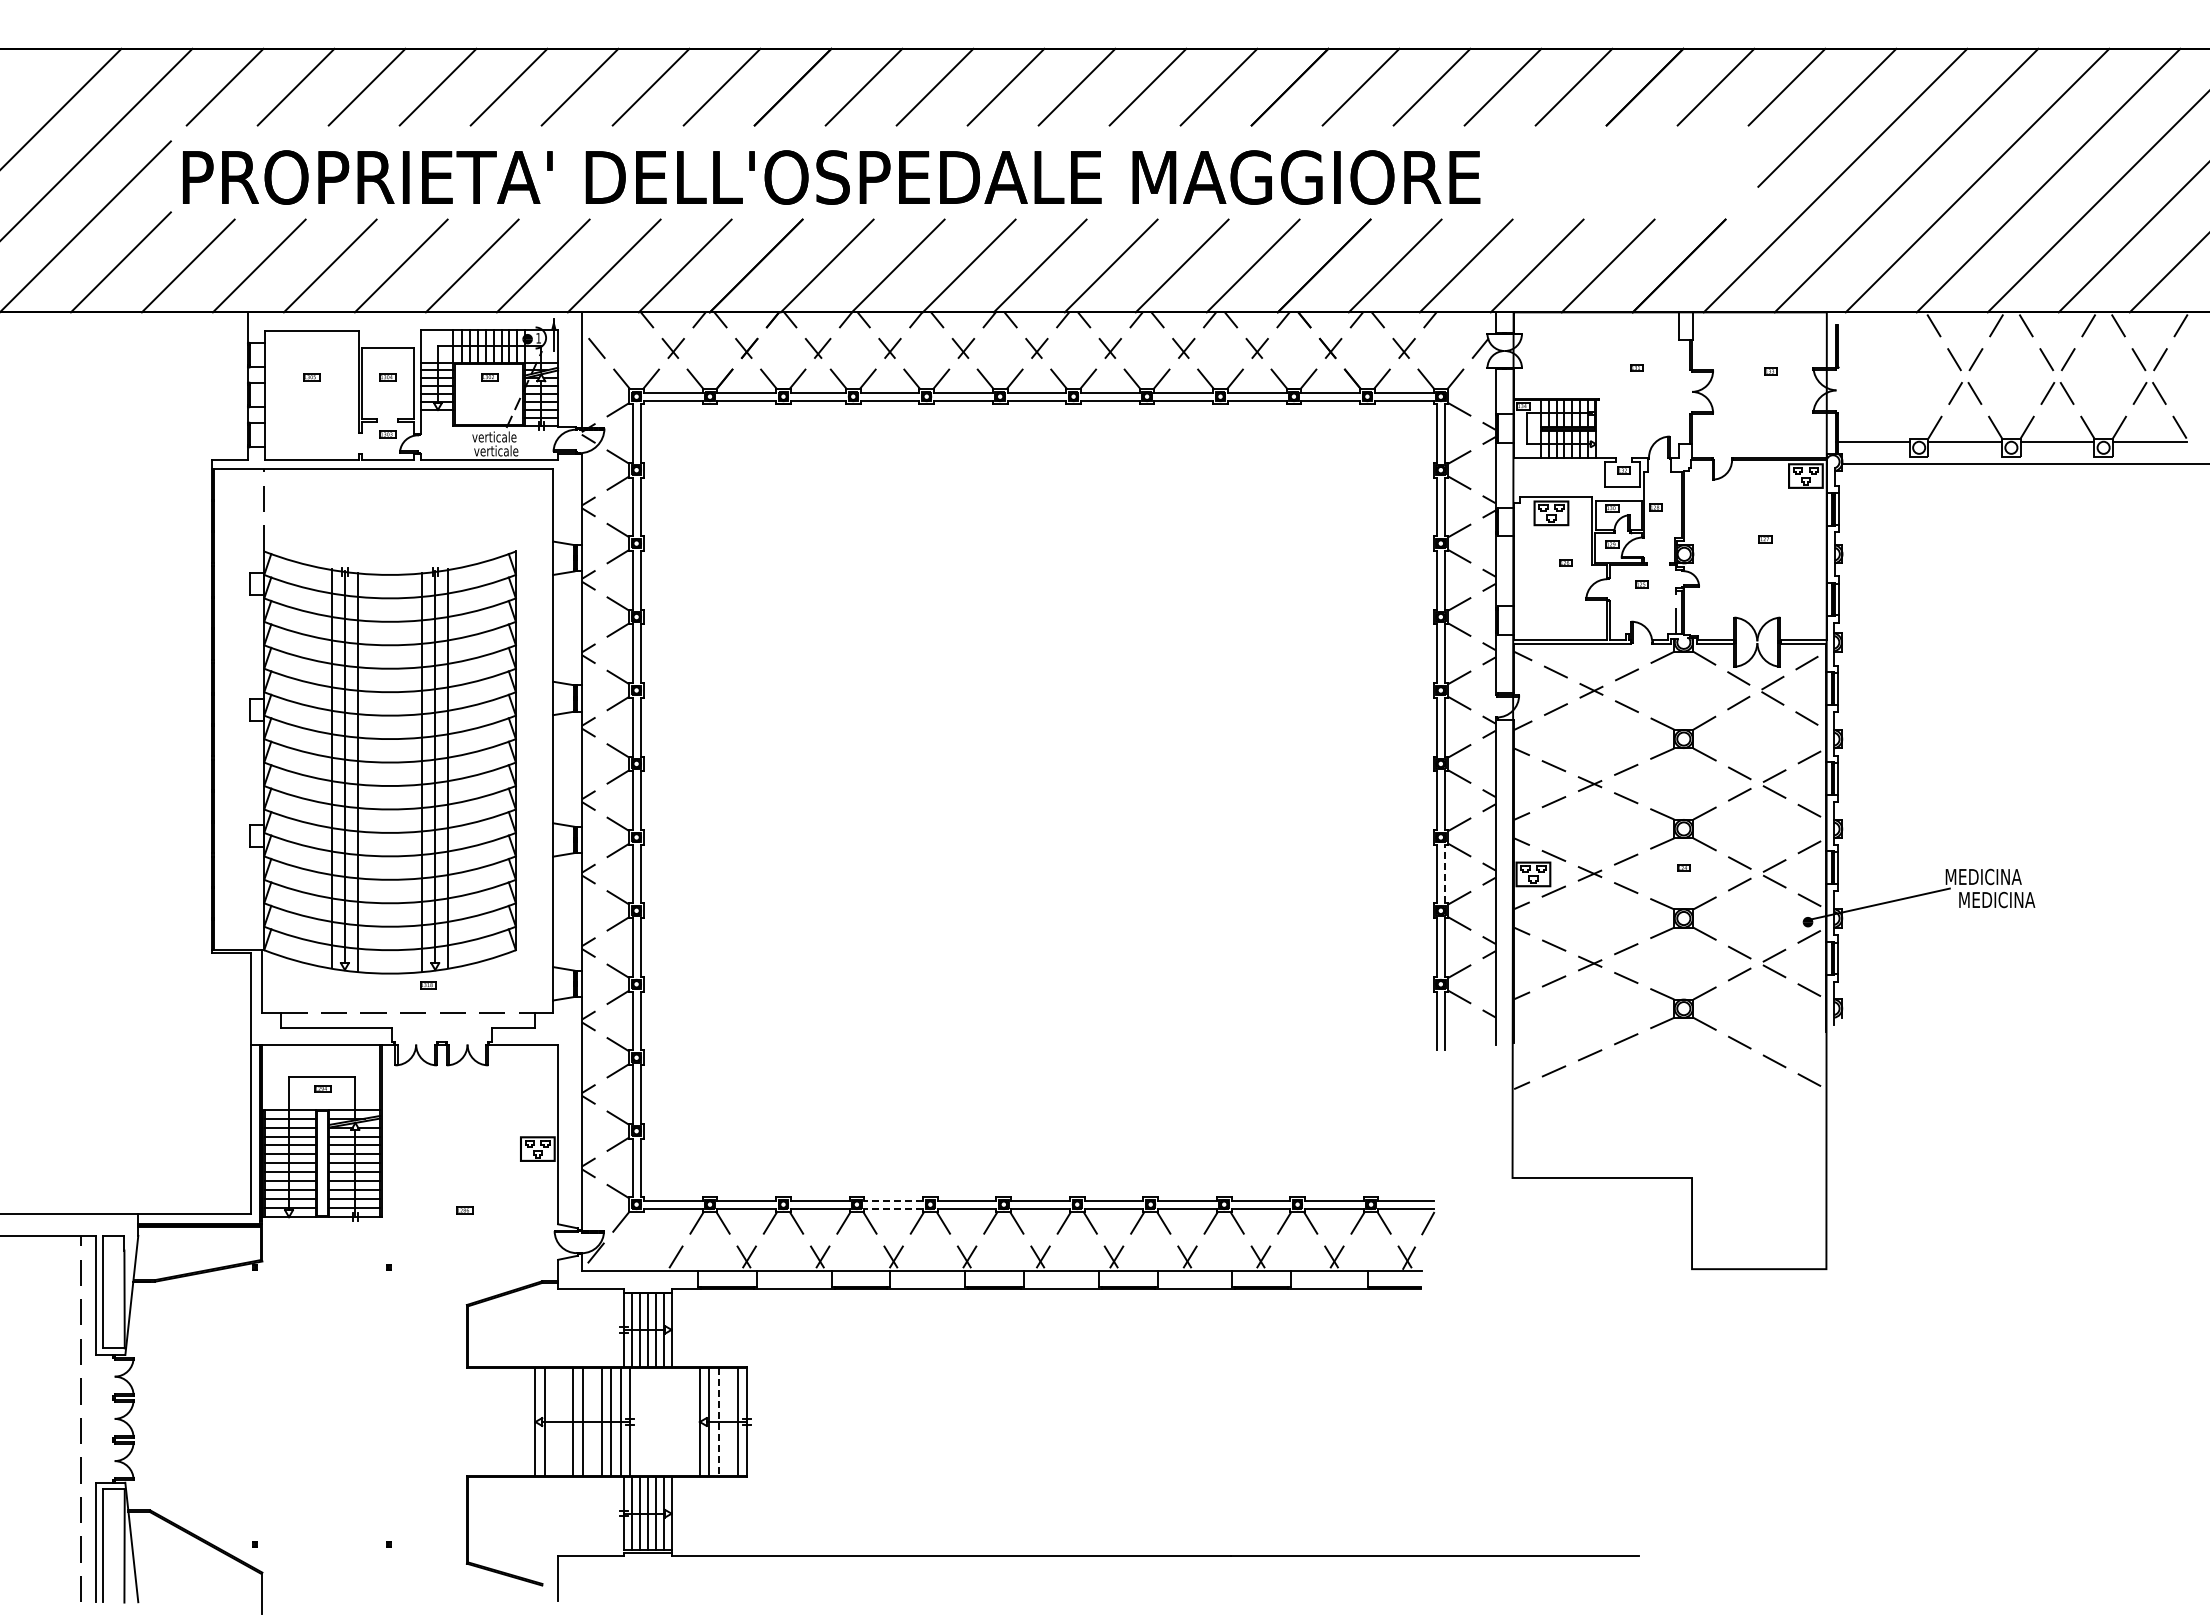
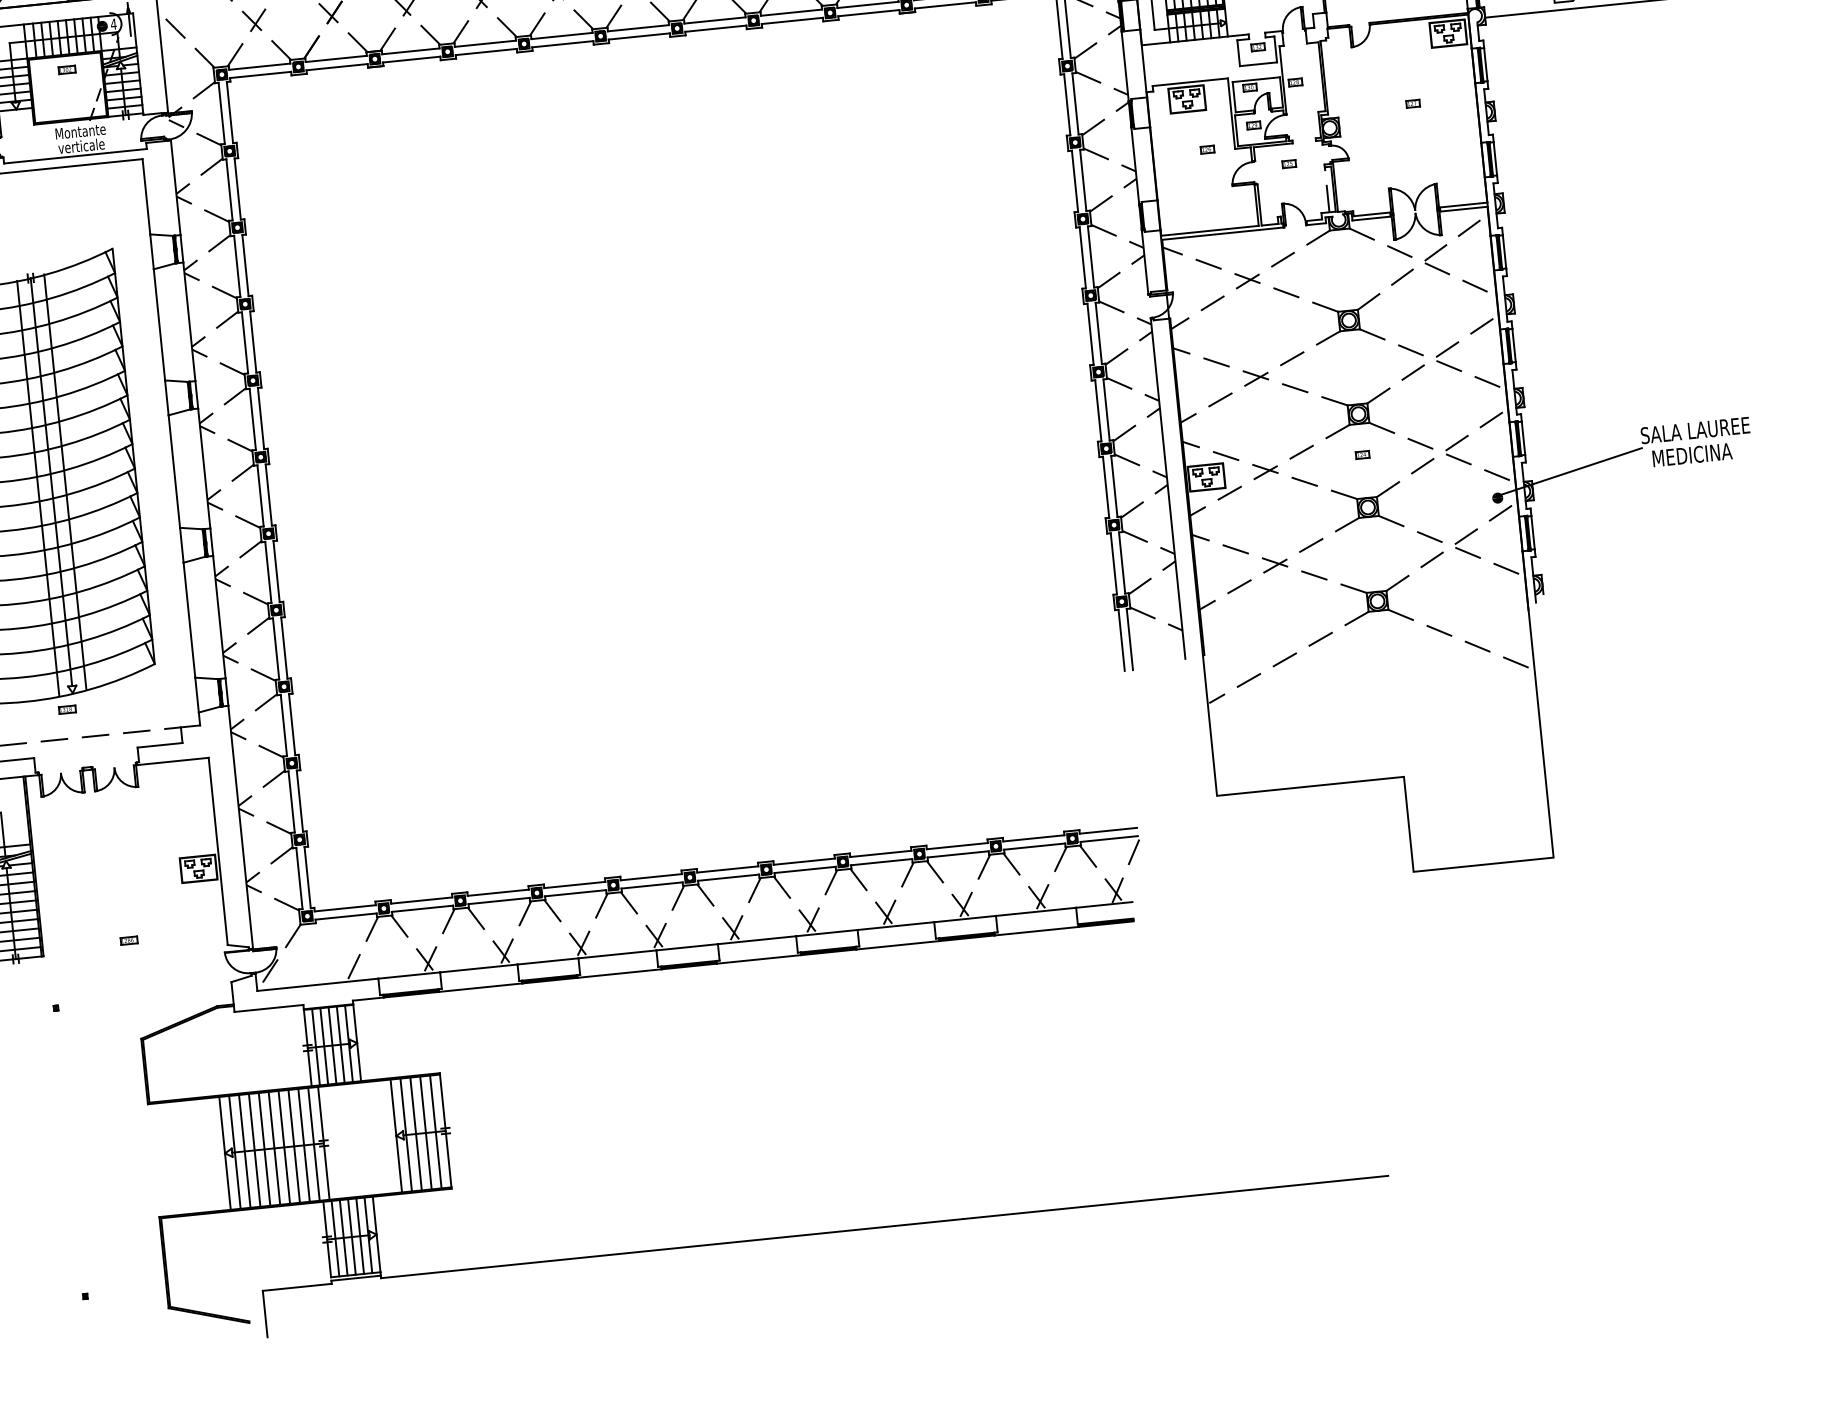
text: (538, 338) -> (113, 24), 1 -> 4
text: (496, 436) -> (80, 130), verticale -> Montante
line: (1444, 873) -> (1113, 485), dashed -> solid
text: (1999, 876) -> (1692, 430), MEDICINA -> SALA LAUREE
line: (893, 1200) -> (574, 884), dashed -> solid
line: (893, 1208) -> (575, 893), dashed -> solid
line: (554, 1421) -> (244, 1150), added
line: (563, 1421) -> (254, 1149), added
line: (592, 1421) -> (284, 1146), added
line: (728, 1421) -> (426, 1132), added
line: (718, 1422) -> (415, 1134), dashed -> solid

